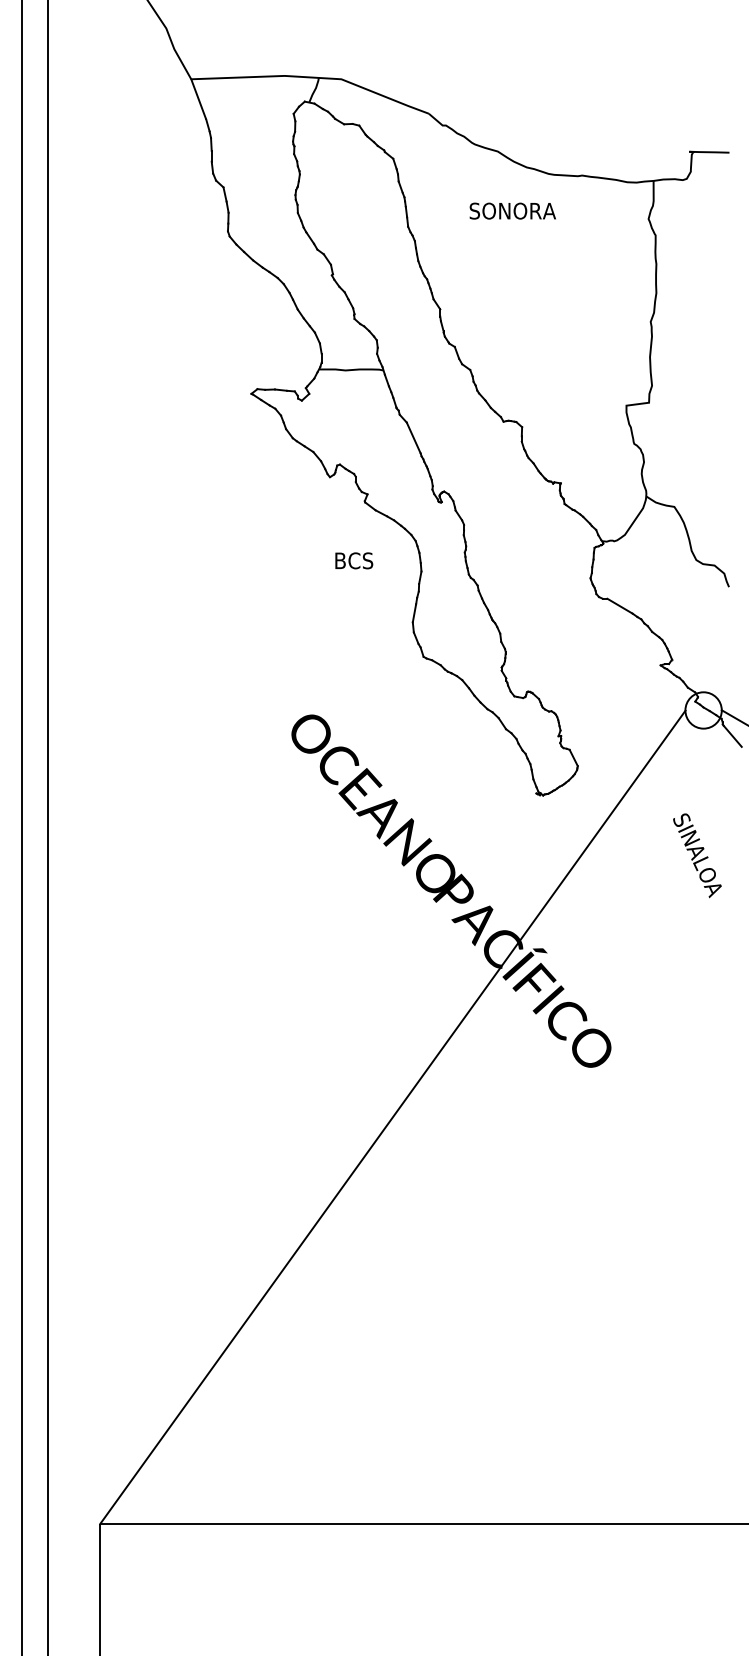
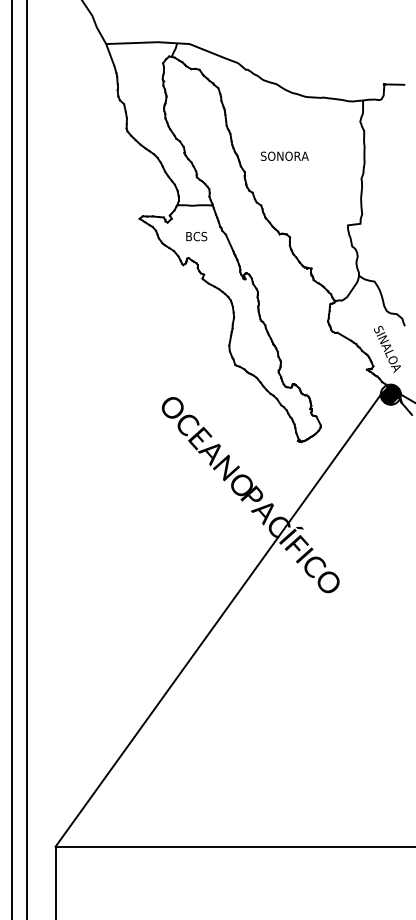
text: (512, 209) -> (284, 155), moved
text: (353, 560) -> (196, 236), moved
hatch: (703, 710) -> (390, 394), added
text: (697, 855) -> (387, 349), moved

